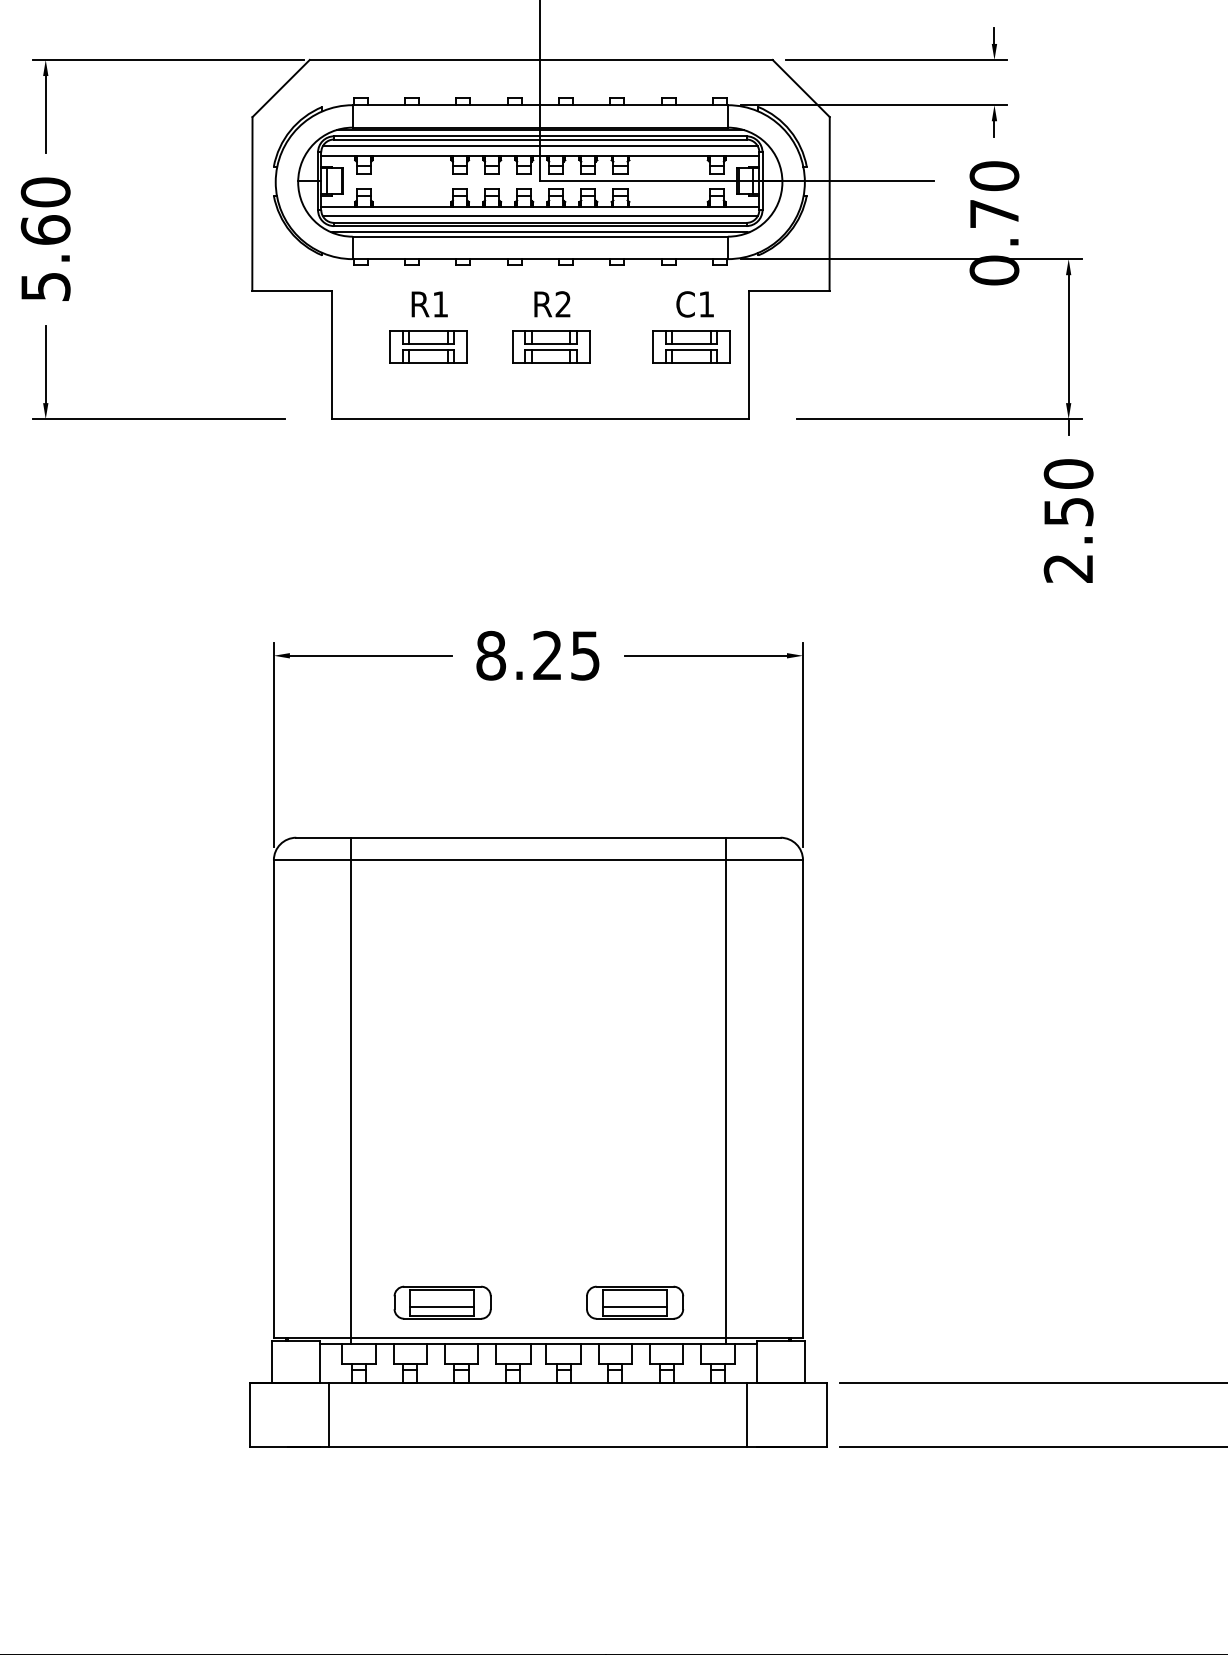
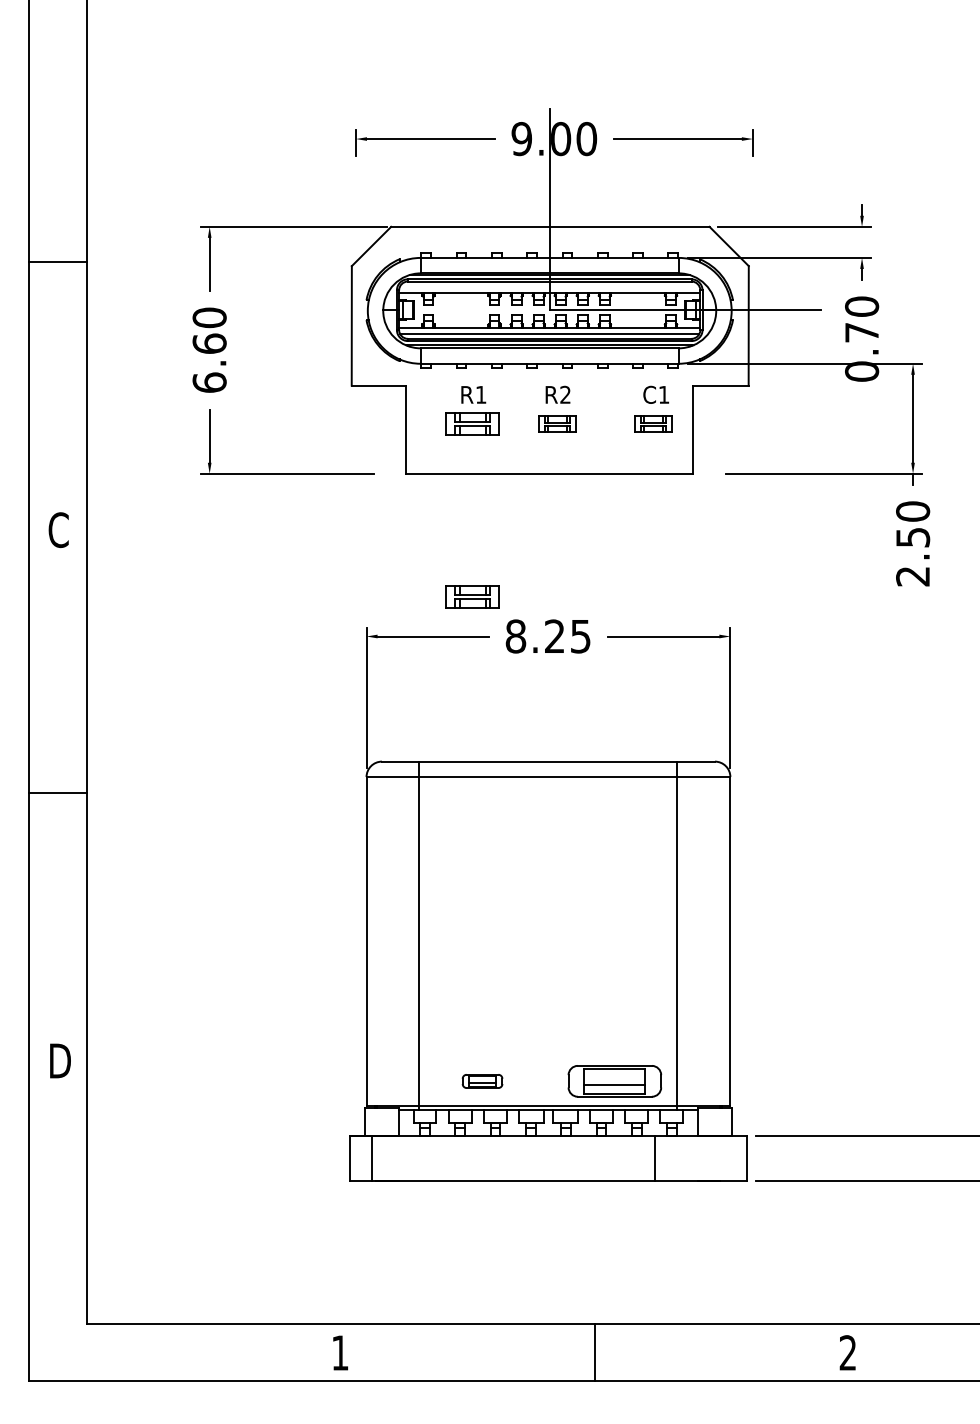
line: (539, 145) -> (549, 285), removed
text: (45, 286) -> (209, 382), 5.60 -> 6.60
part: (551, 345) -> (557, 423), size x0.7
part: (691, 345) -> (653, 423), size x0.7
part: (427, 597) -> (472, 596), added
part: (442, 1302) -> (482, 1081), size x0.6
part: (634, 1302) -> (614, 1081), size x1.4
line: (329, 1414) -> (372, 1158), moved
line: (747, 1414) -> (655, 1158), moved

